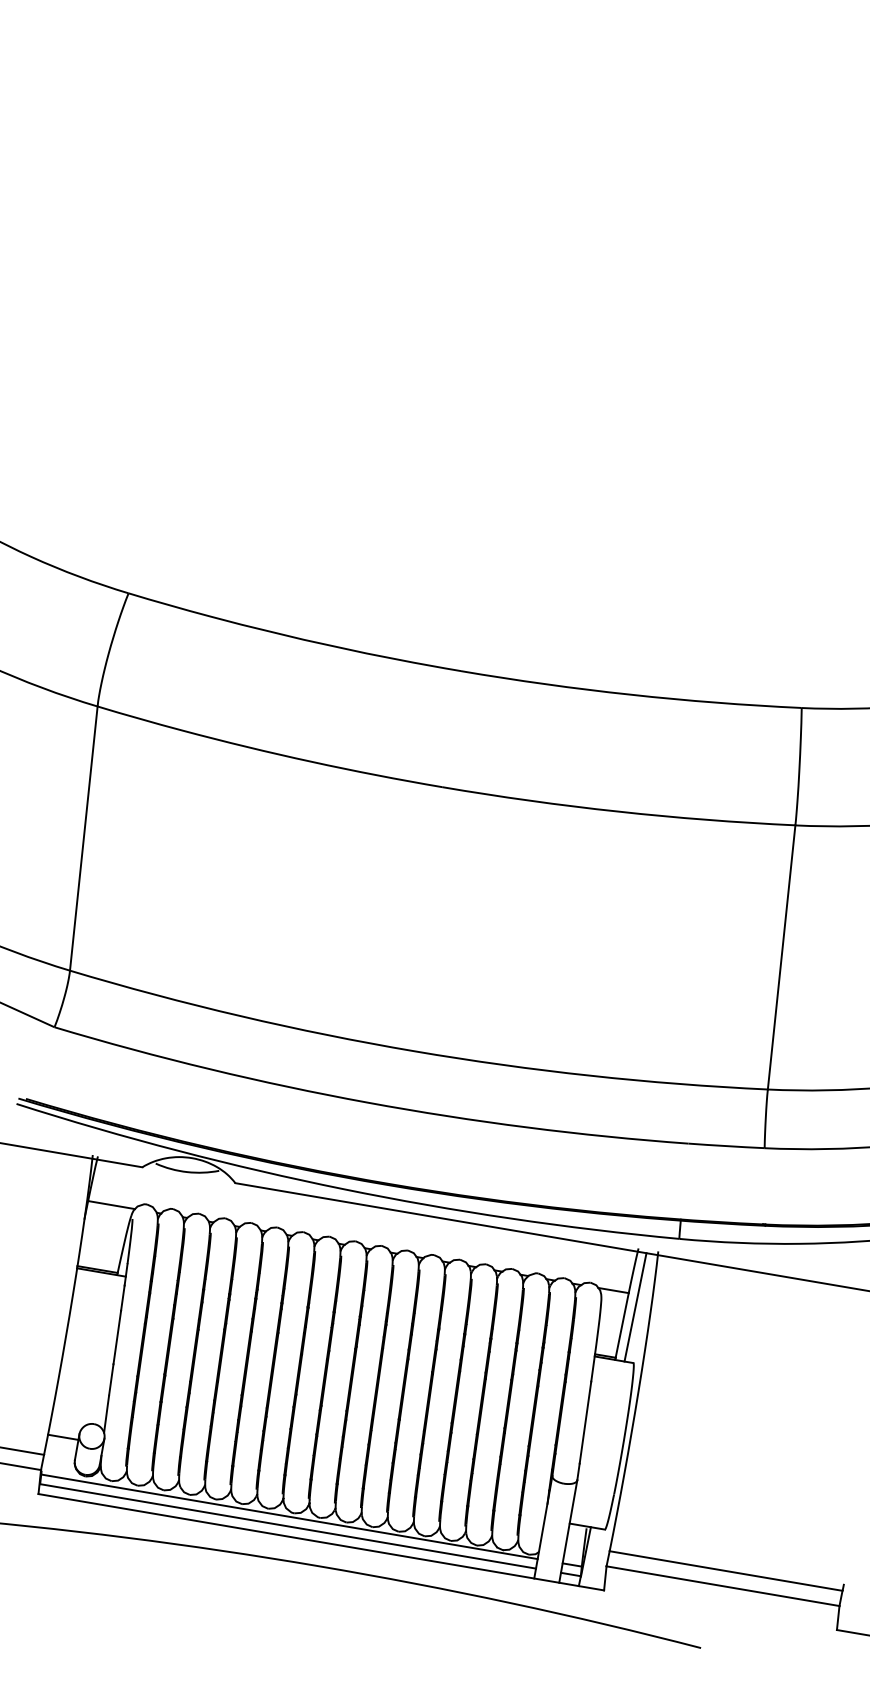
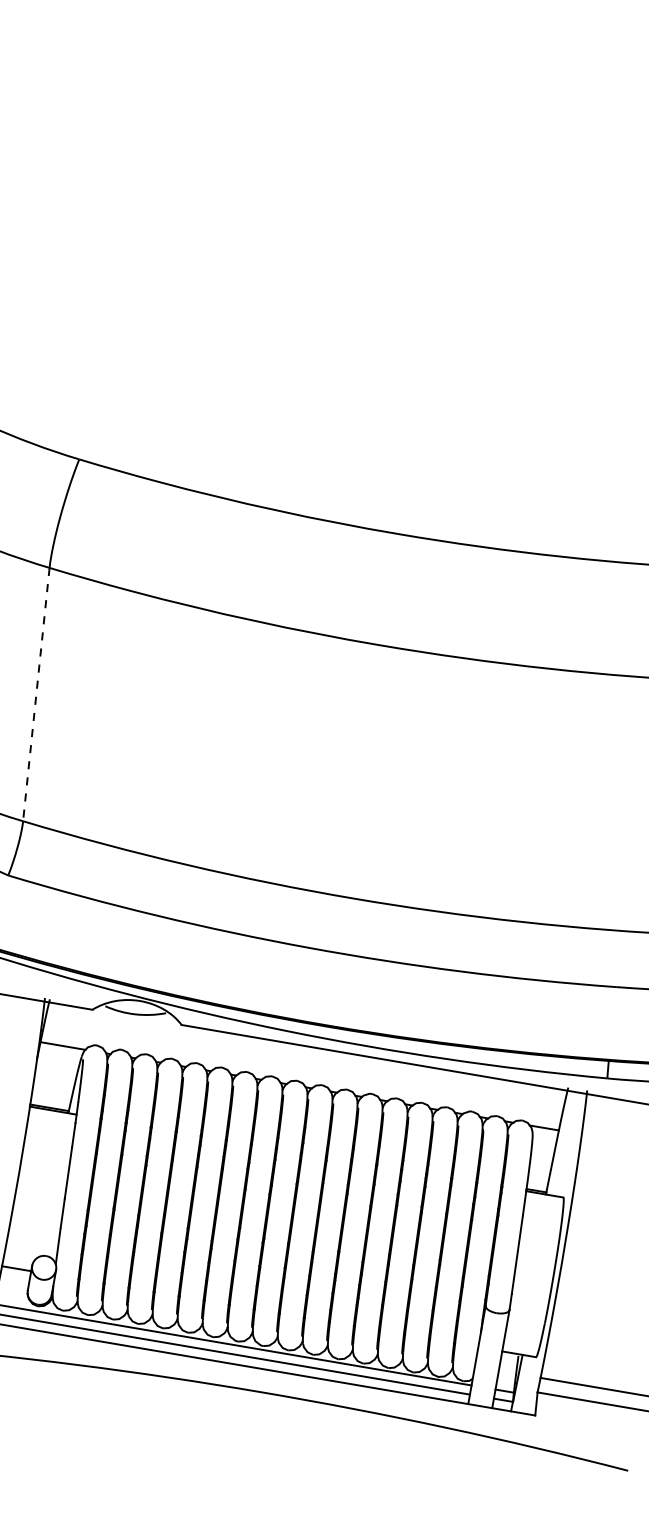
line: (83, 838) -> (36, 694), solid -> dashed
line: (635, 1307) -> (565, 1144), removed

